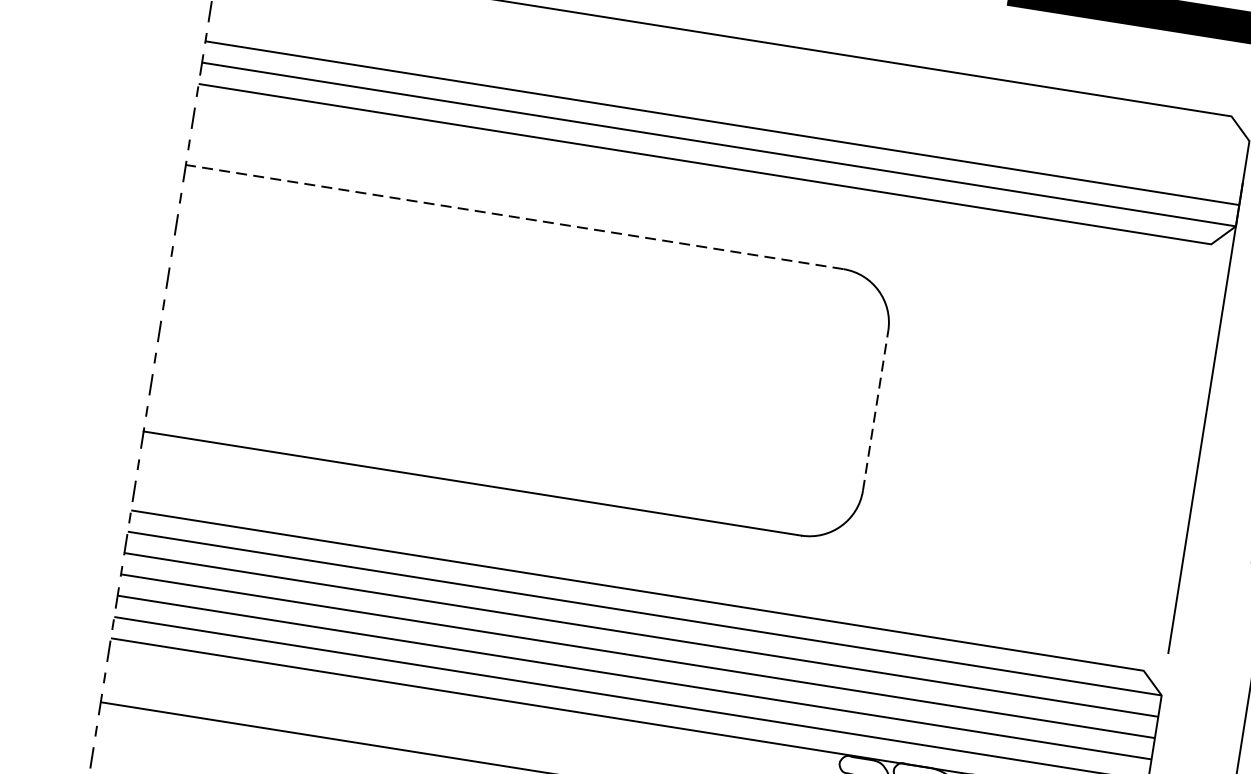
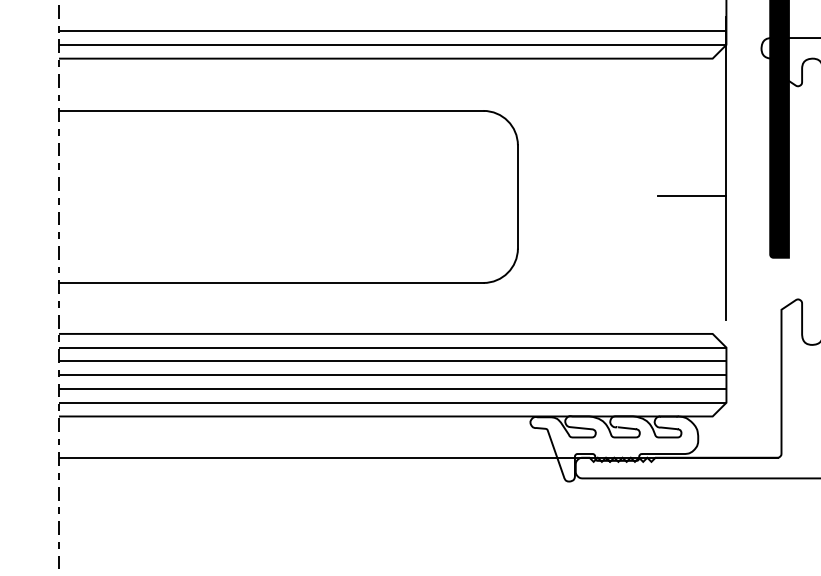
line: (513, 216) -> (270, 110), dashed -> solid
line: (875, 410) -> (517, 196), dashed -> solid
line: (1144, 452) -> (691, 196), added

